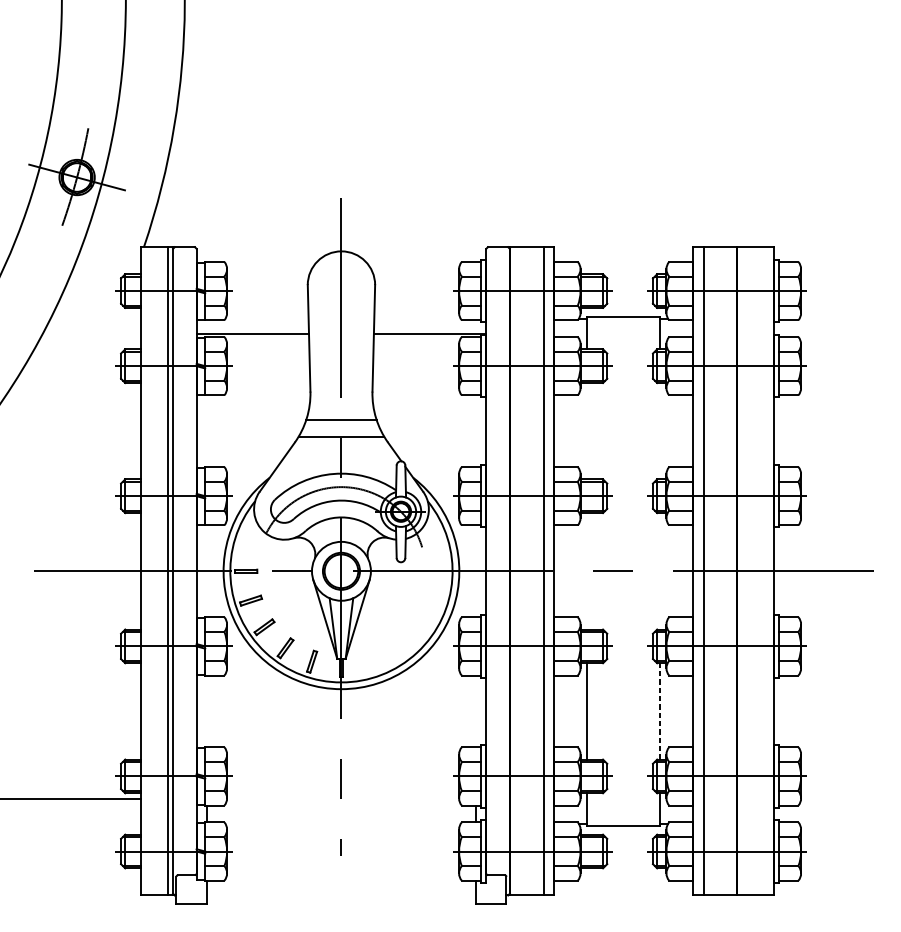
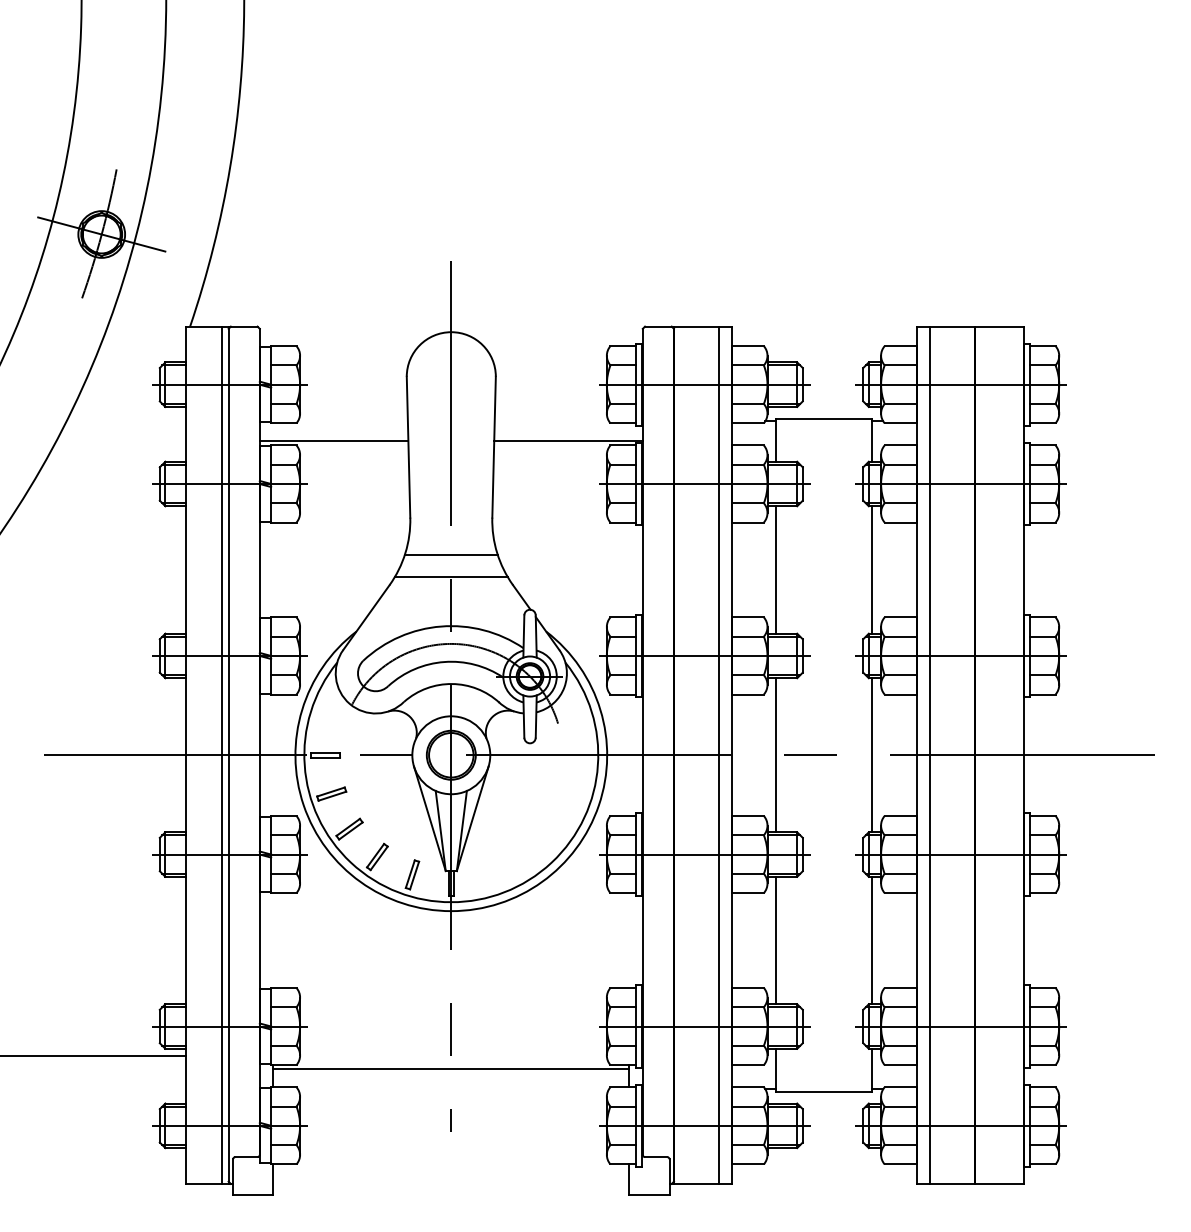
line: (587, 430) -> (776, 569), added
line: (659, 430) -> (872, 569), added
line: (587, 571) -> (776, 755), added
line: (659, 571) -> (872, 755), added
line: (659, 711) -> (872, 940), dashed -> solid
line: (341, 808) -> (451, 1069), added

